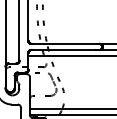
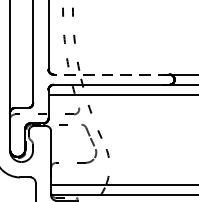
line: (65, 43) -> (111, 73), solid -> dashed

